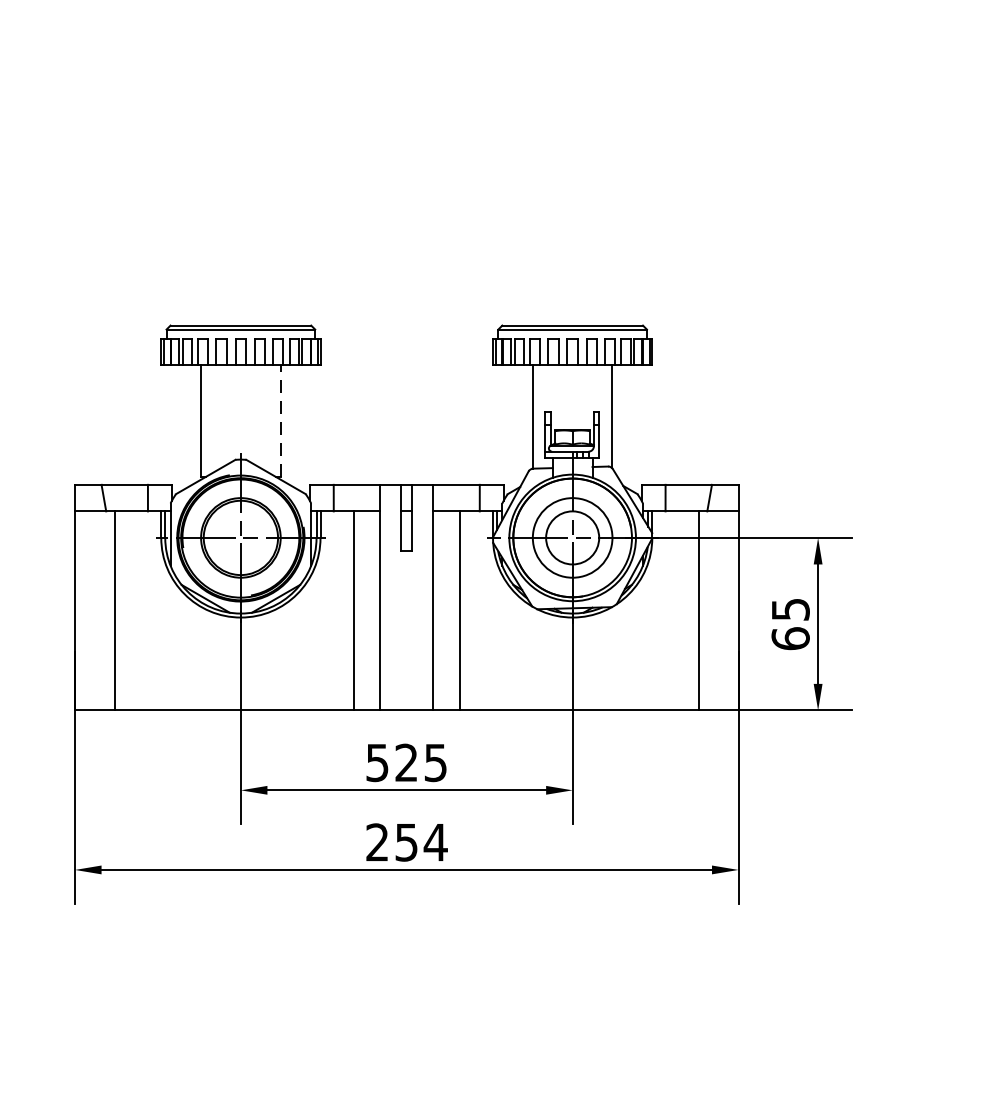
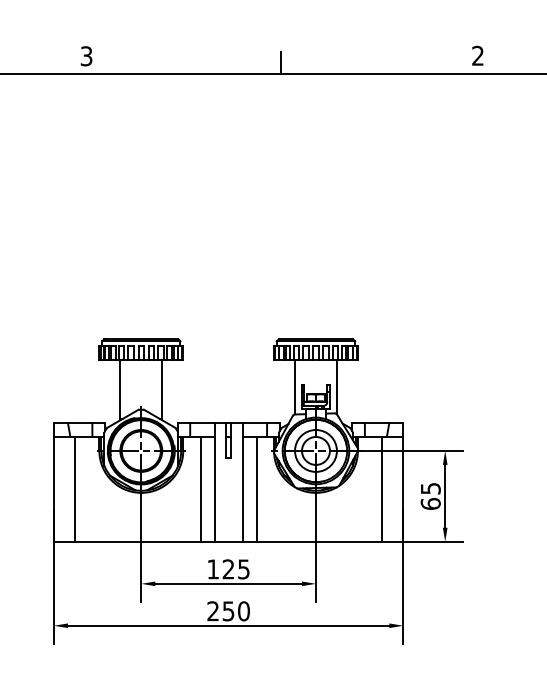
line: (281, 419) -> (162, 388), dashed -> solid
text: (376, 763) -> (212, 569), 525 -> 125
text: (434, 842) -> (243, 611), 254 -> 250

